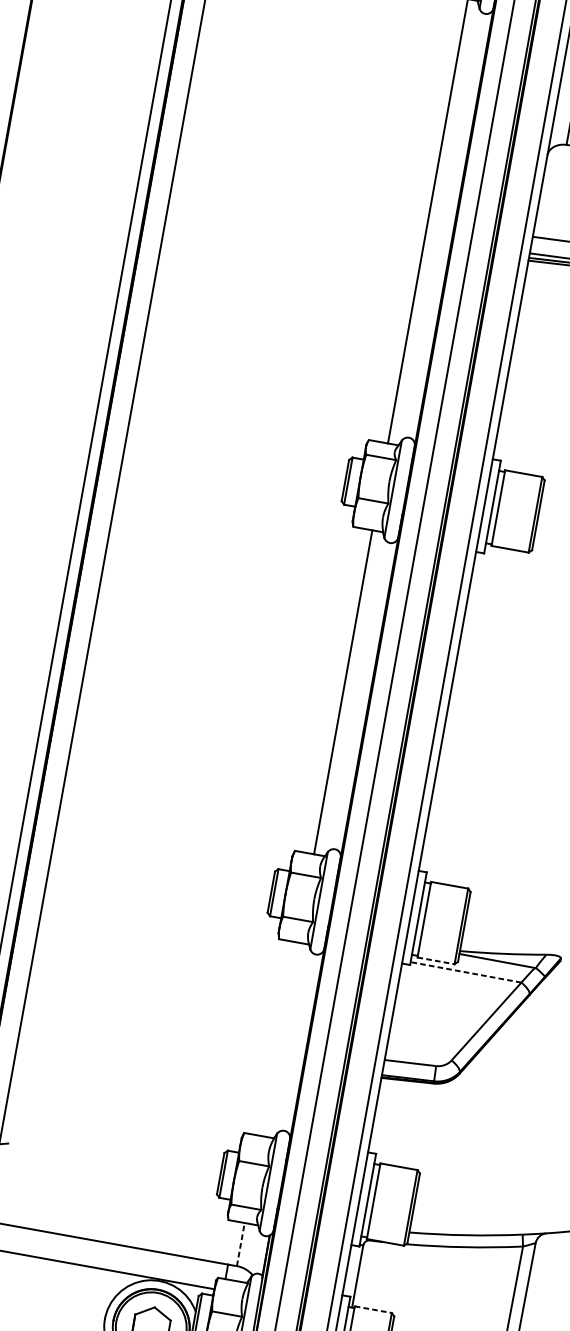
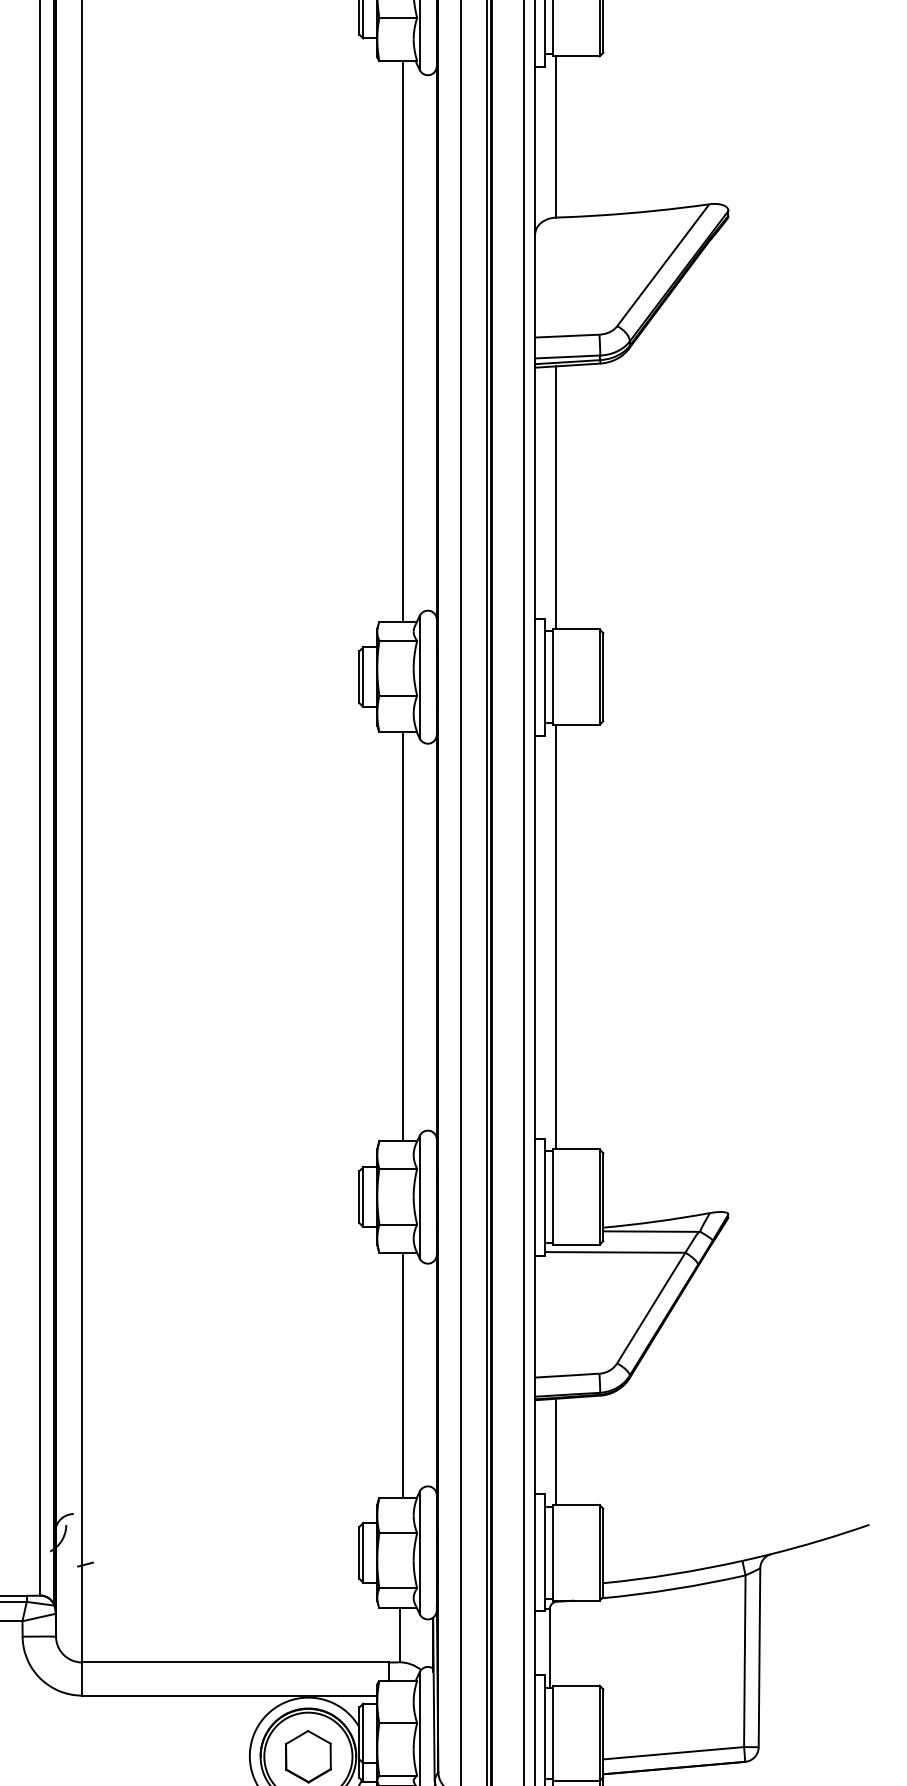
line: (526, 366) -> (556, 497), added
line: (464, 713) -> (556, 936), added
line: (436, 960) -> (576, 1244), dashed -> solid
line: (465, 972) -> (614, 1252), dashed -> solid
line: (280, 1038) -> (403, 1374), added
line: (391, 1121) -> (556, 1451), added
line: (240, 1244) -> (399, 1634), dashed -> solid
line: (373, 1309) -> (576, 1685), dashed -> solid

